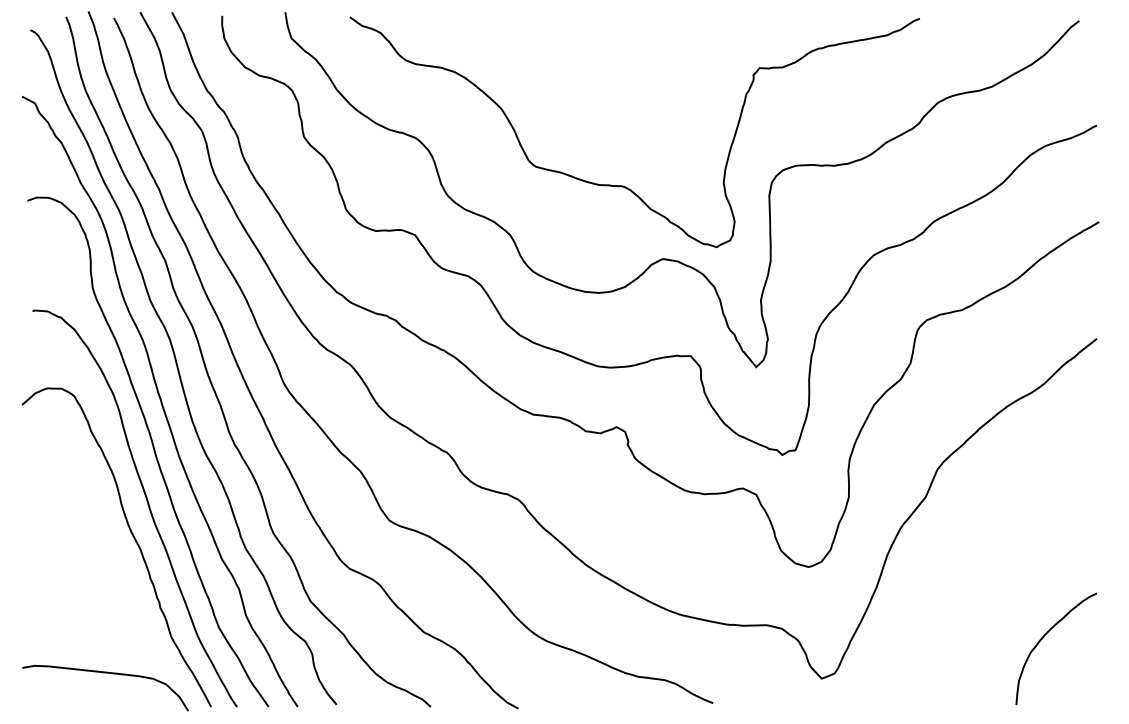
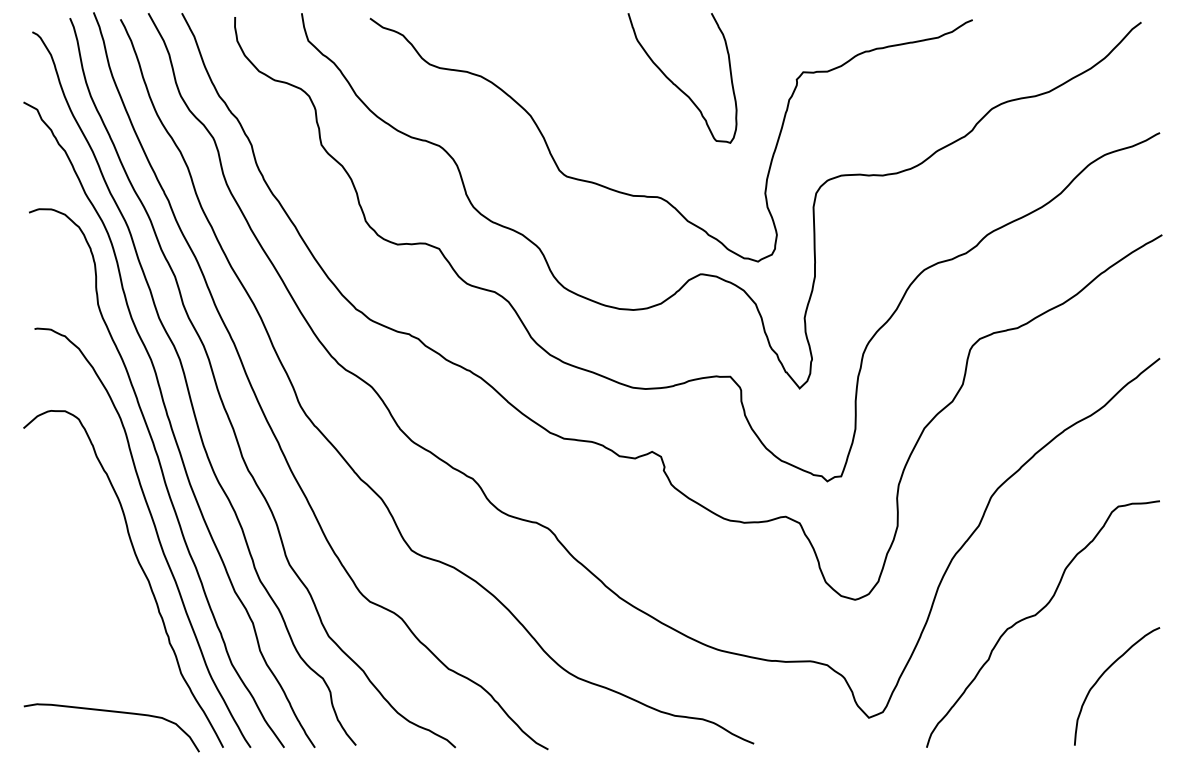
curve: (639, 79) -> (676, 84), added
curve: (979, 582) -> (1035, 616), added

